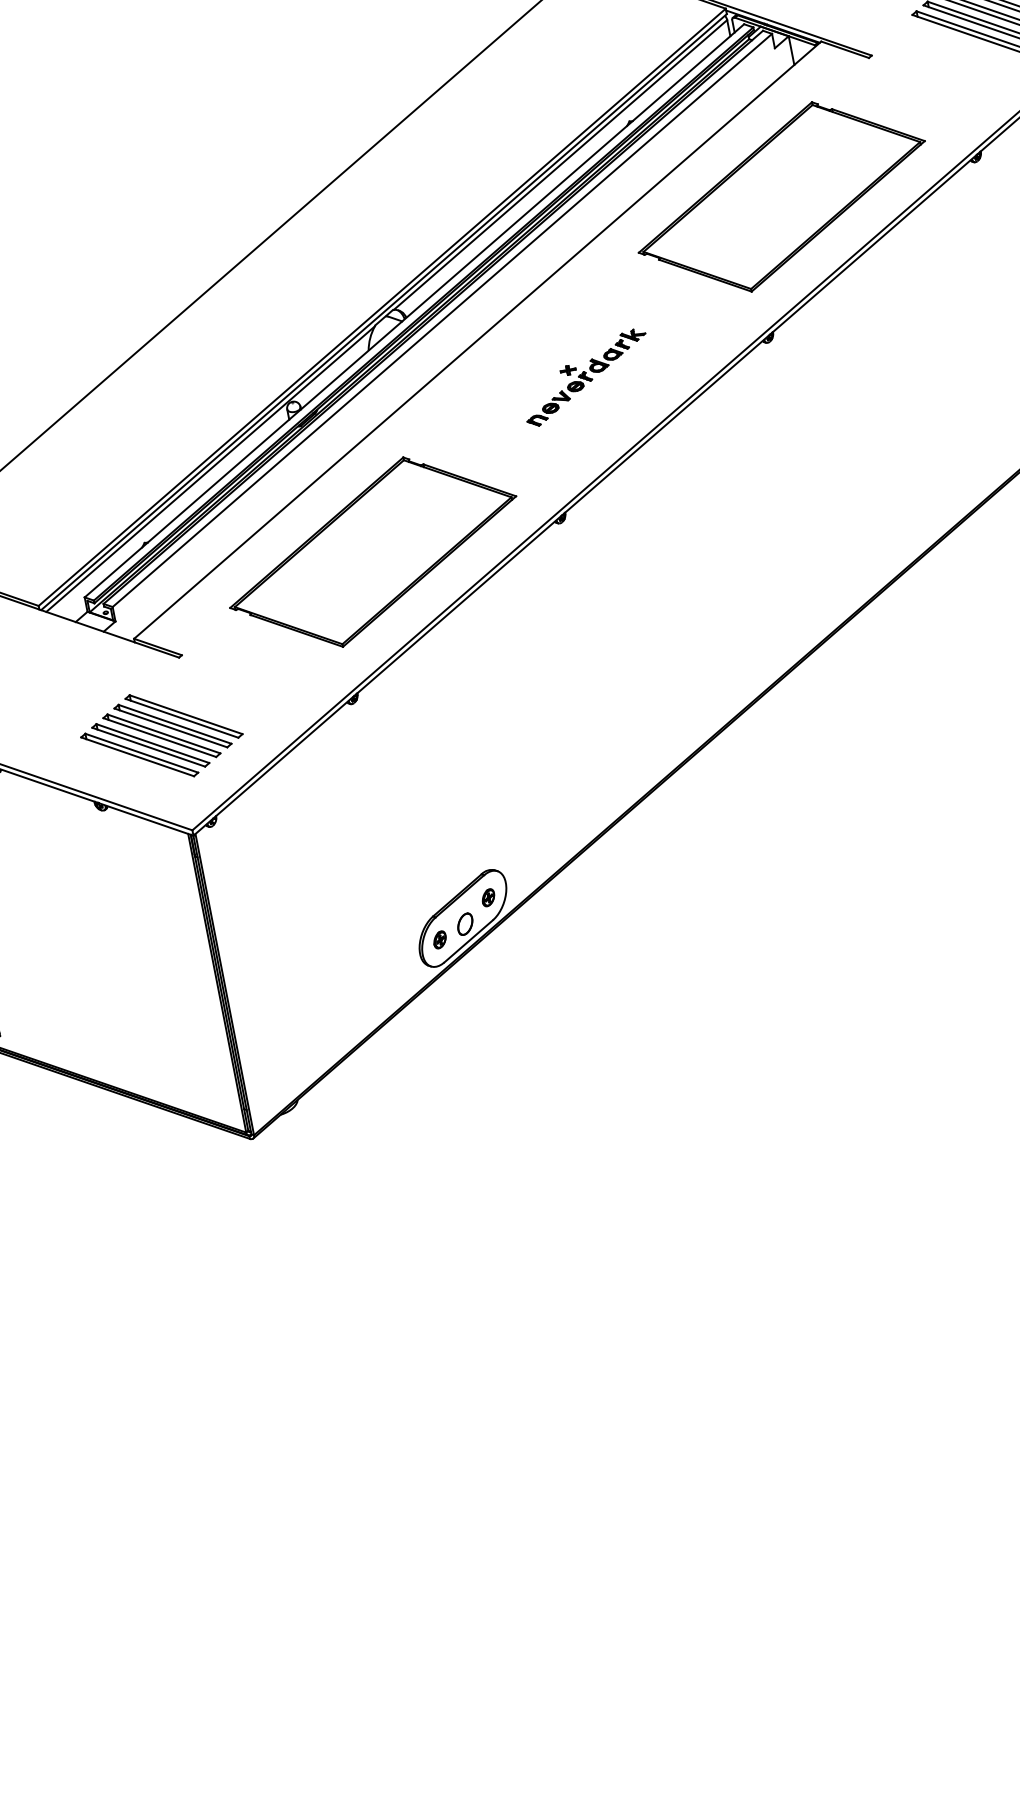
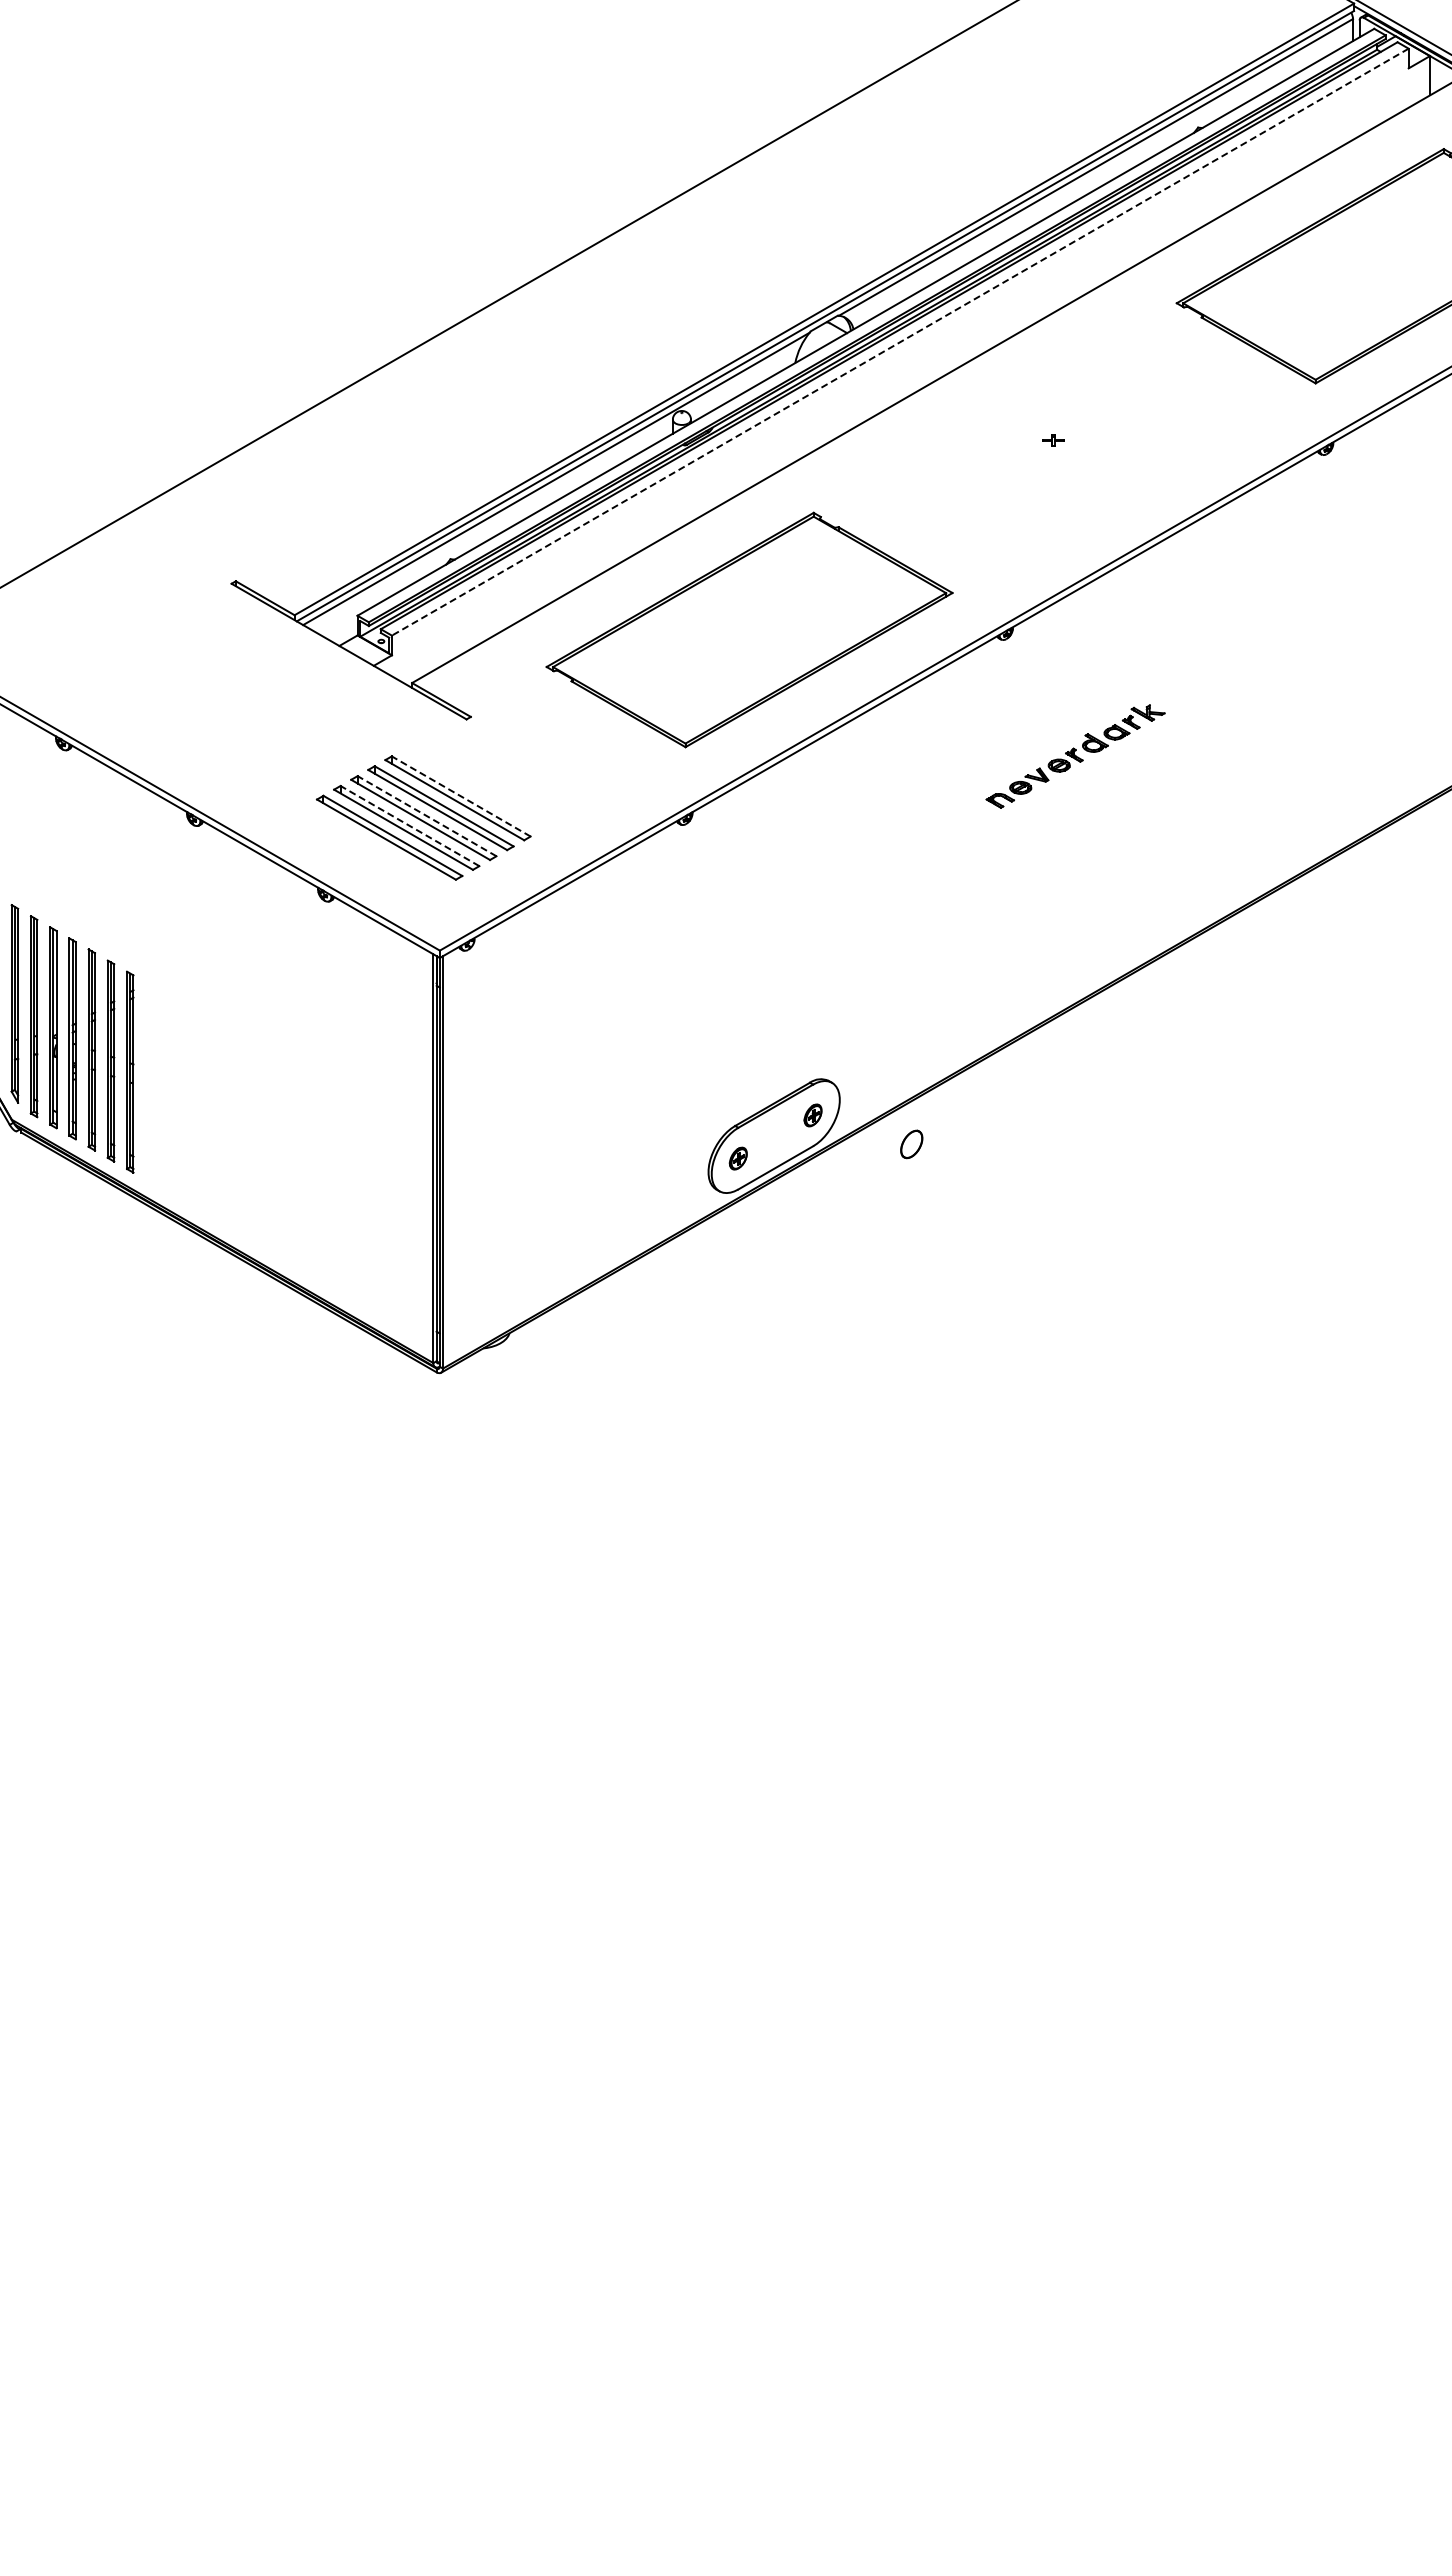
line: (442, 320) -> (900, 342), solid -> dashed
part: (586, 377) -> (1075, 756), moved
line: (185, 714) -> (460, 796), solid -> dashed
line: (163, 733) -> (426, 815), solid -> dashed
line: (152, 743) -> (409, 825), solid -> dashed
part: (465, 924) -> (911, 1144), moved

